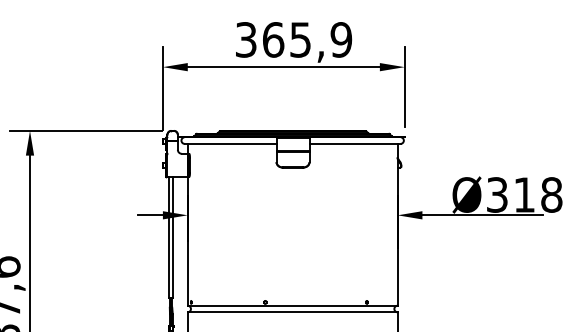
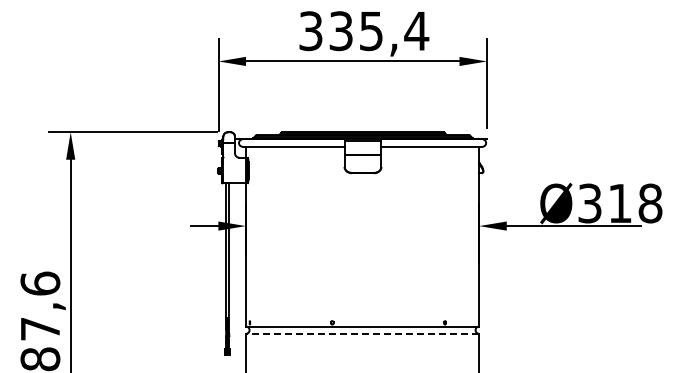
text: (307, 40) -> (379, 31), 365,9 -> 335,4
line: (292, 311) -> (362, 333), solid -> dashed

